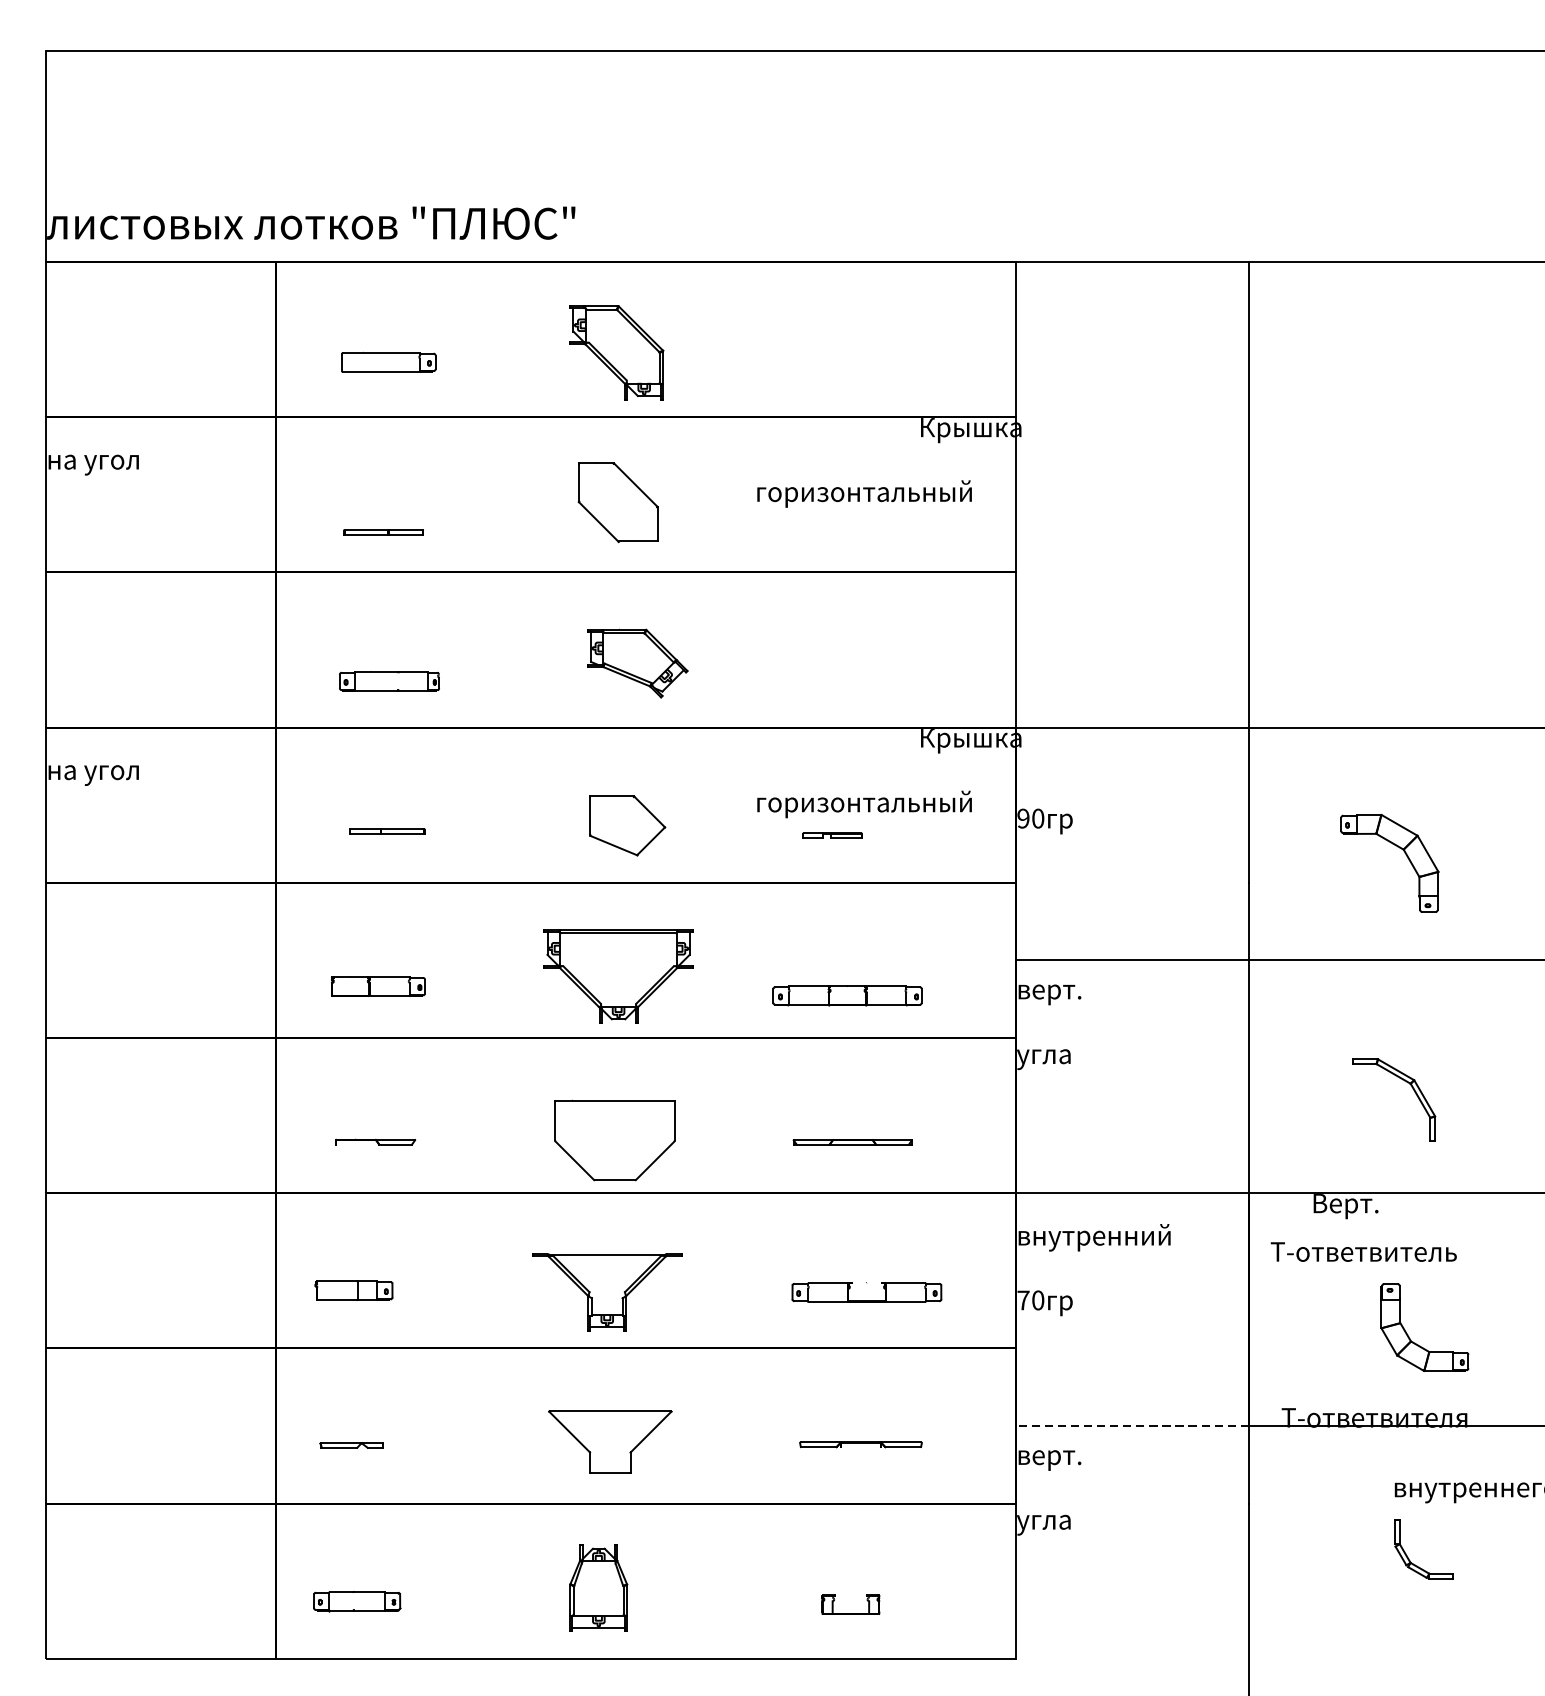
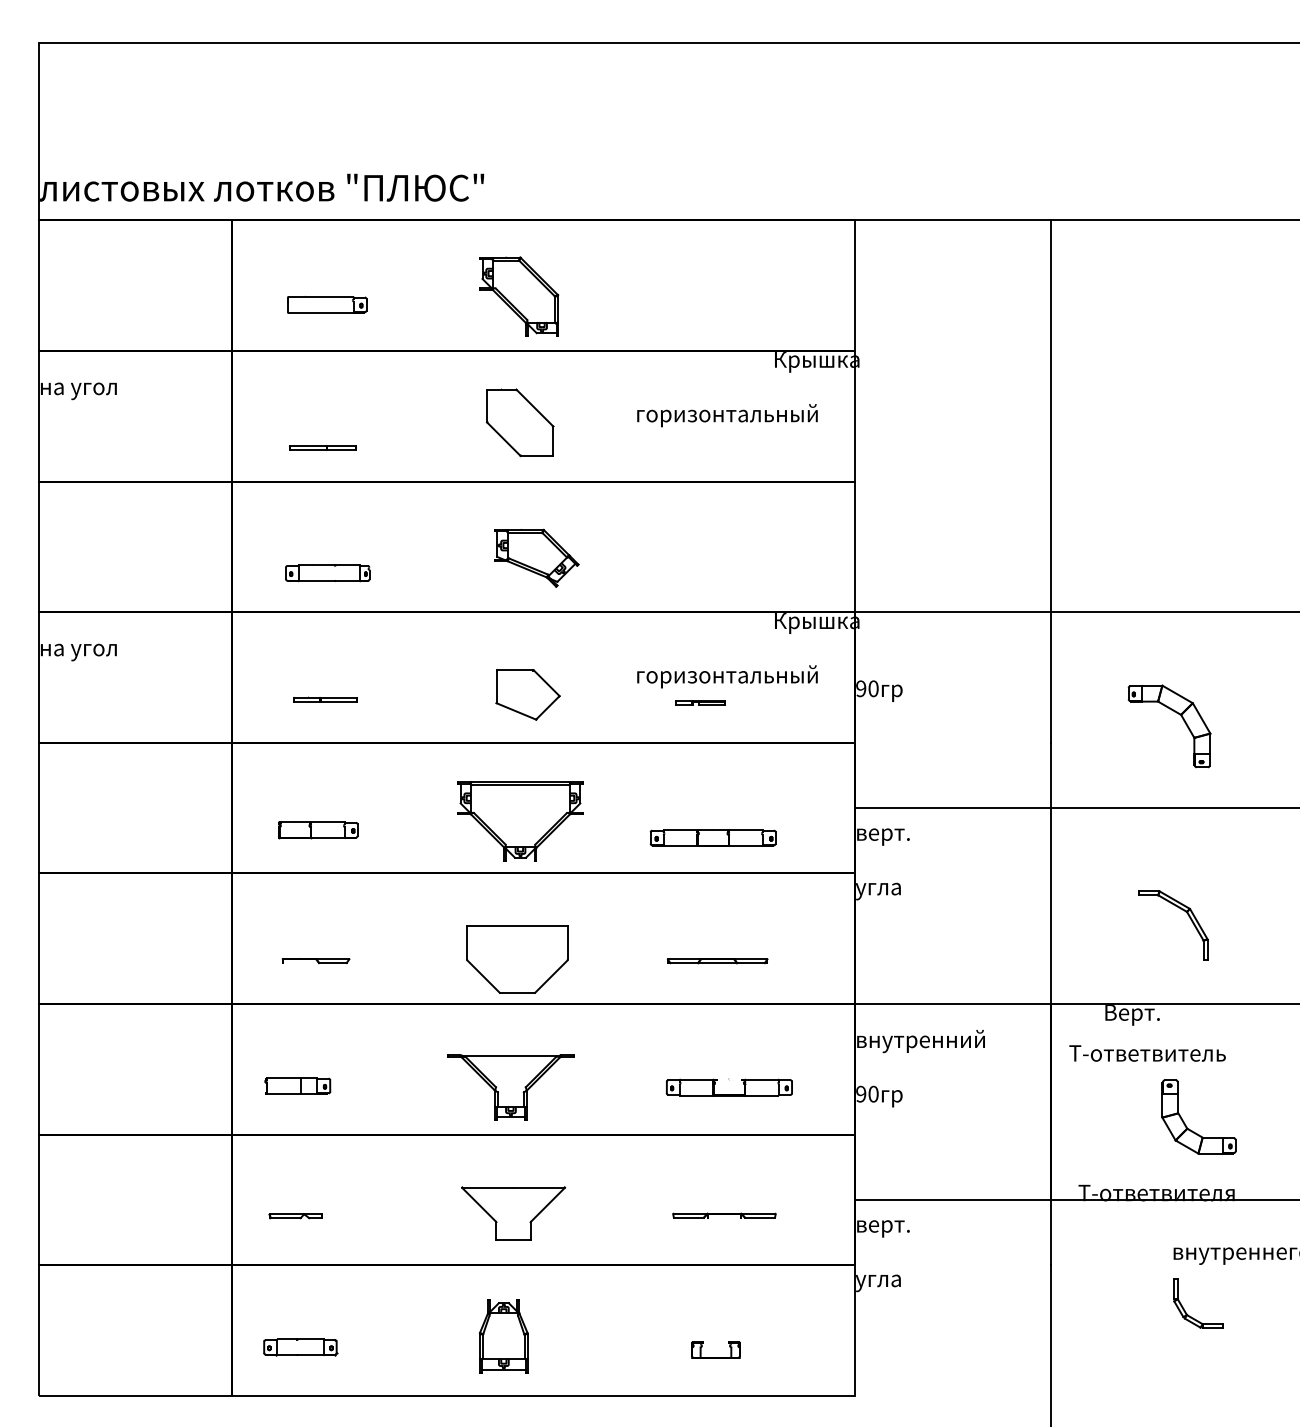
text: (1023, 1299) -> (861, 1093), 70 -> 90
line: (1133, 1425) -> (953, 1199), dashed -> solid

